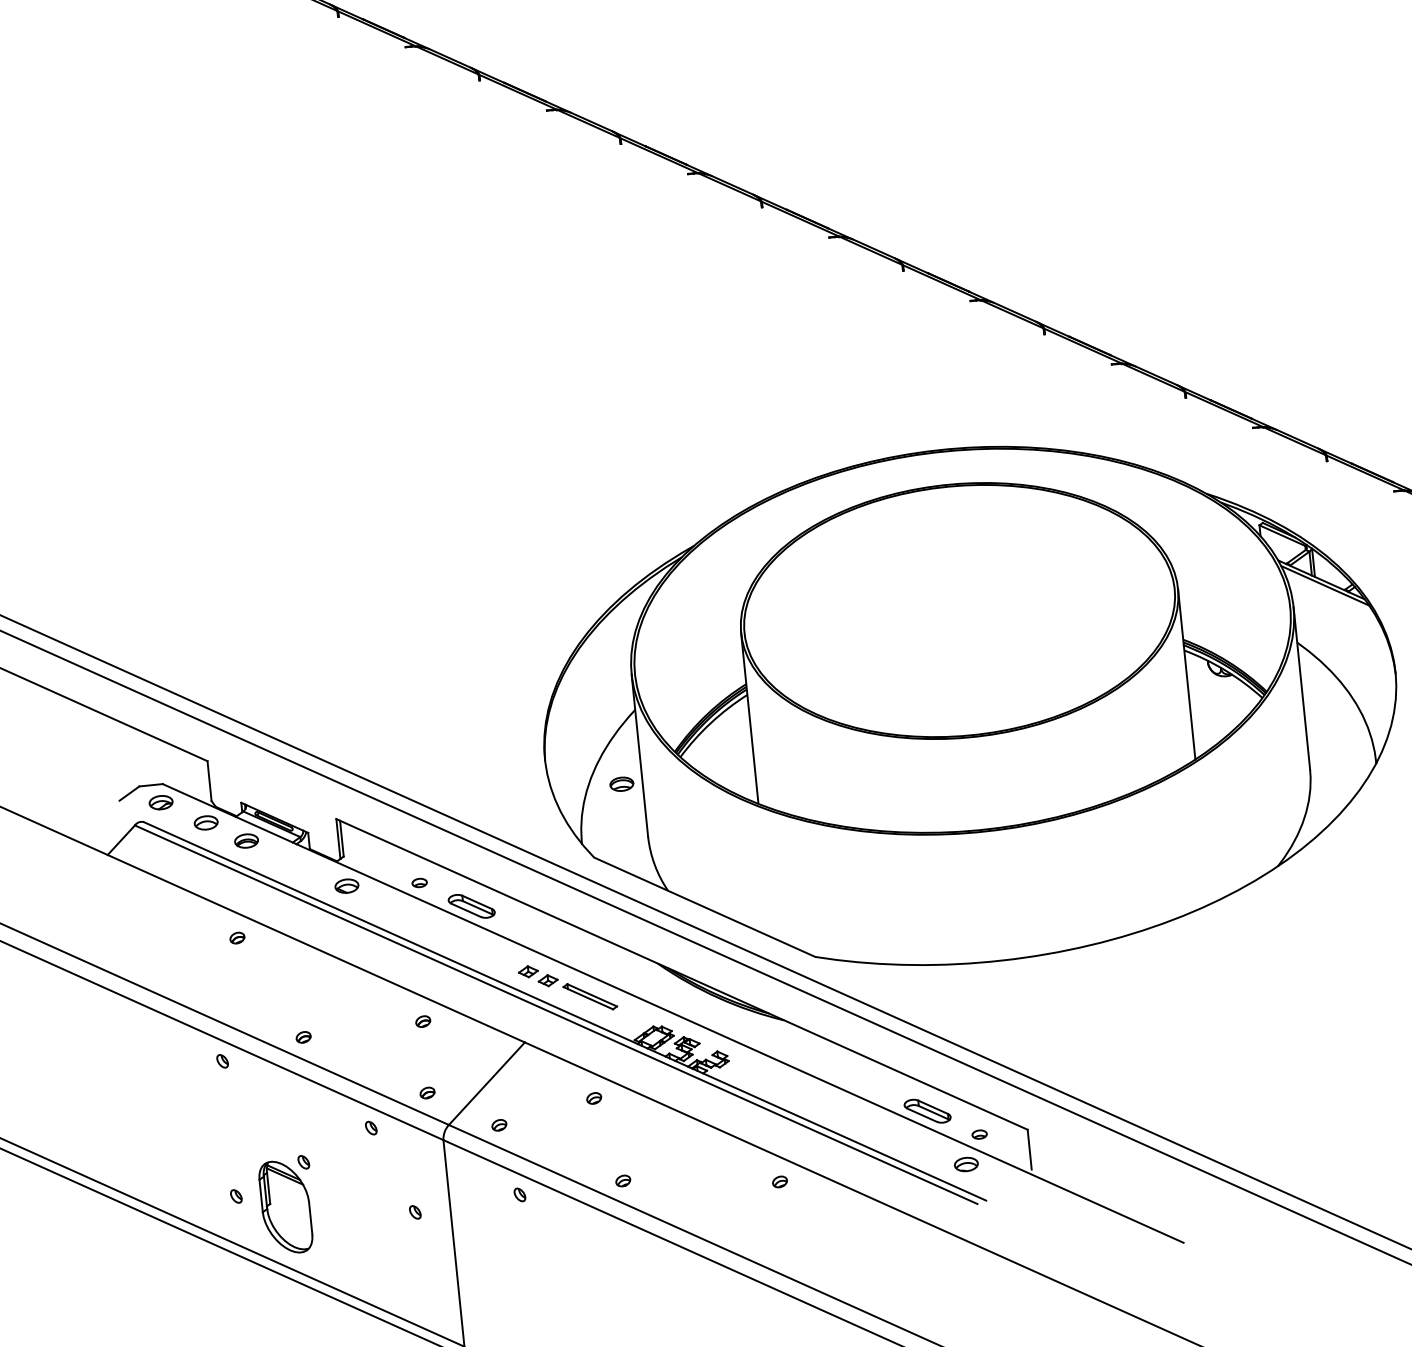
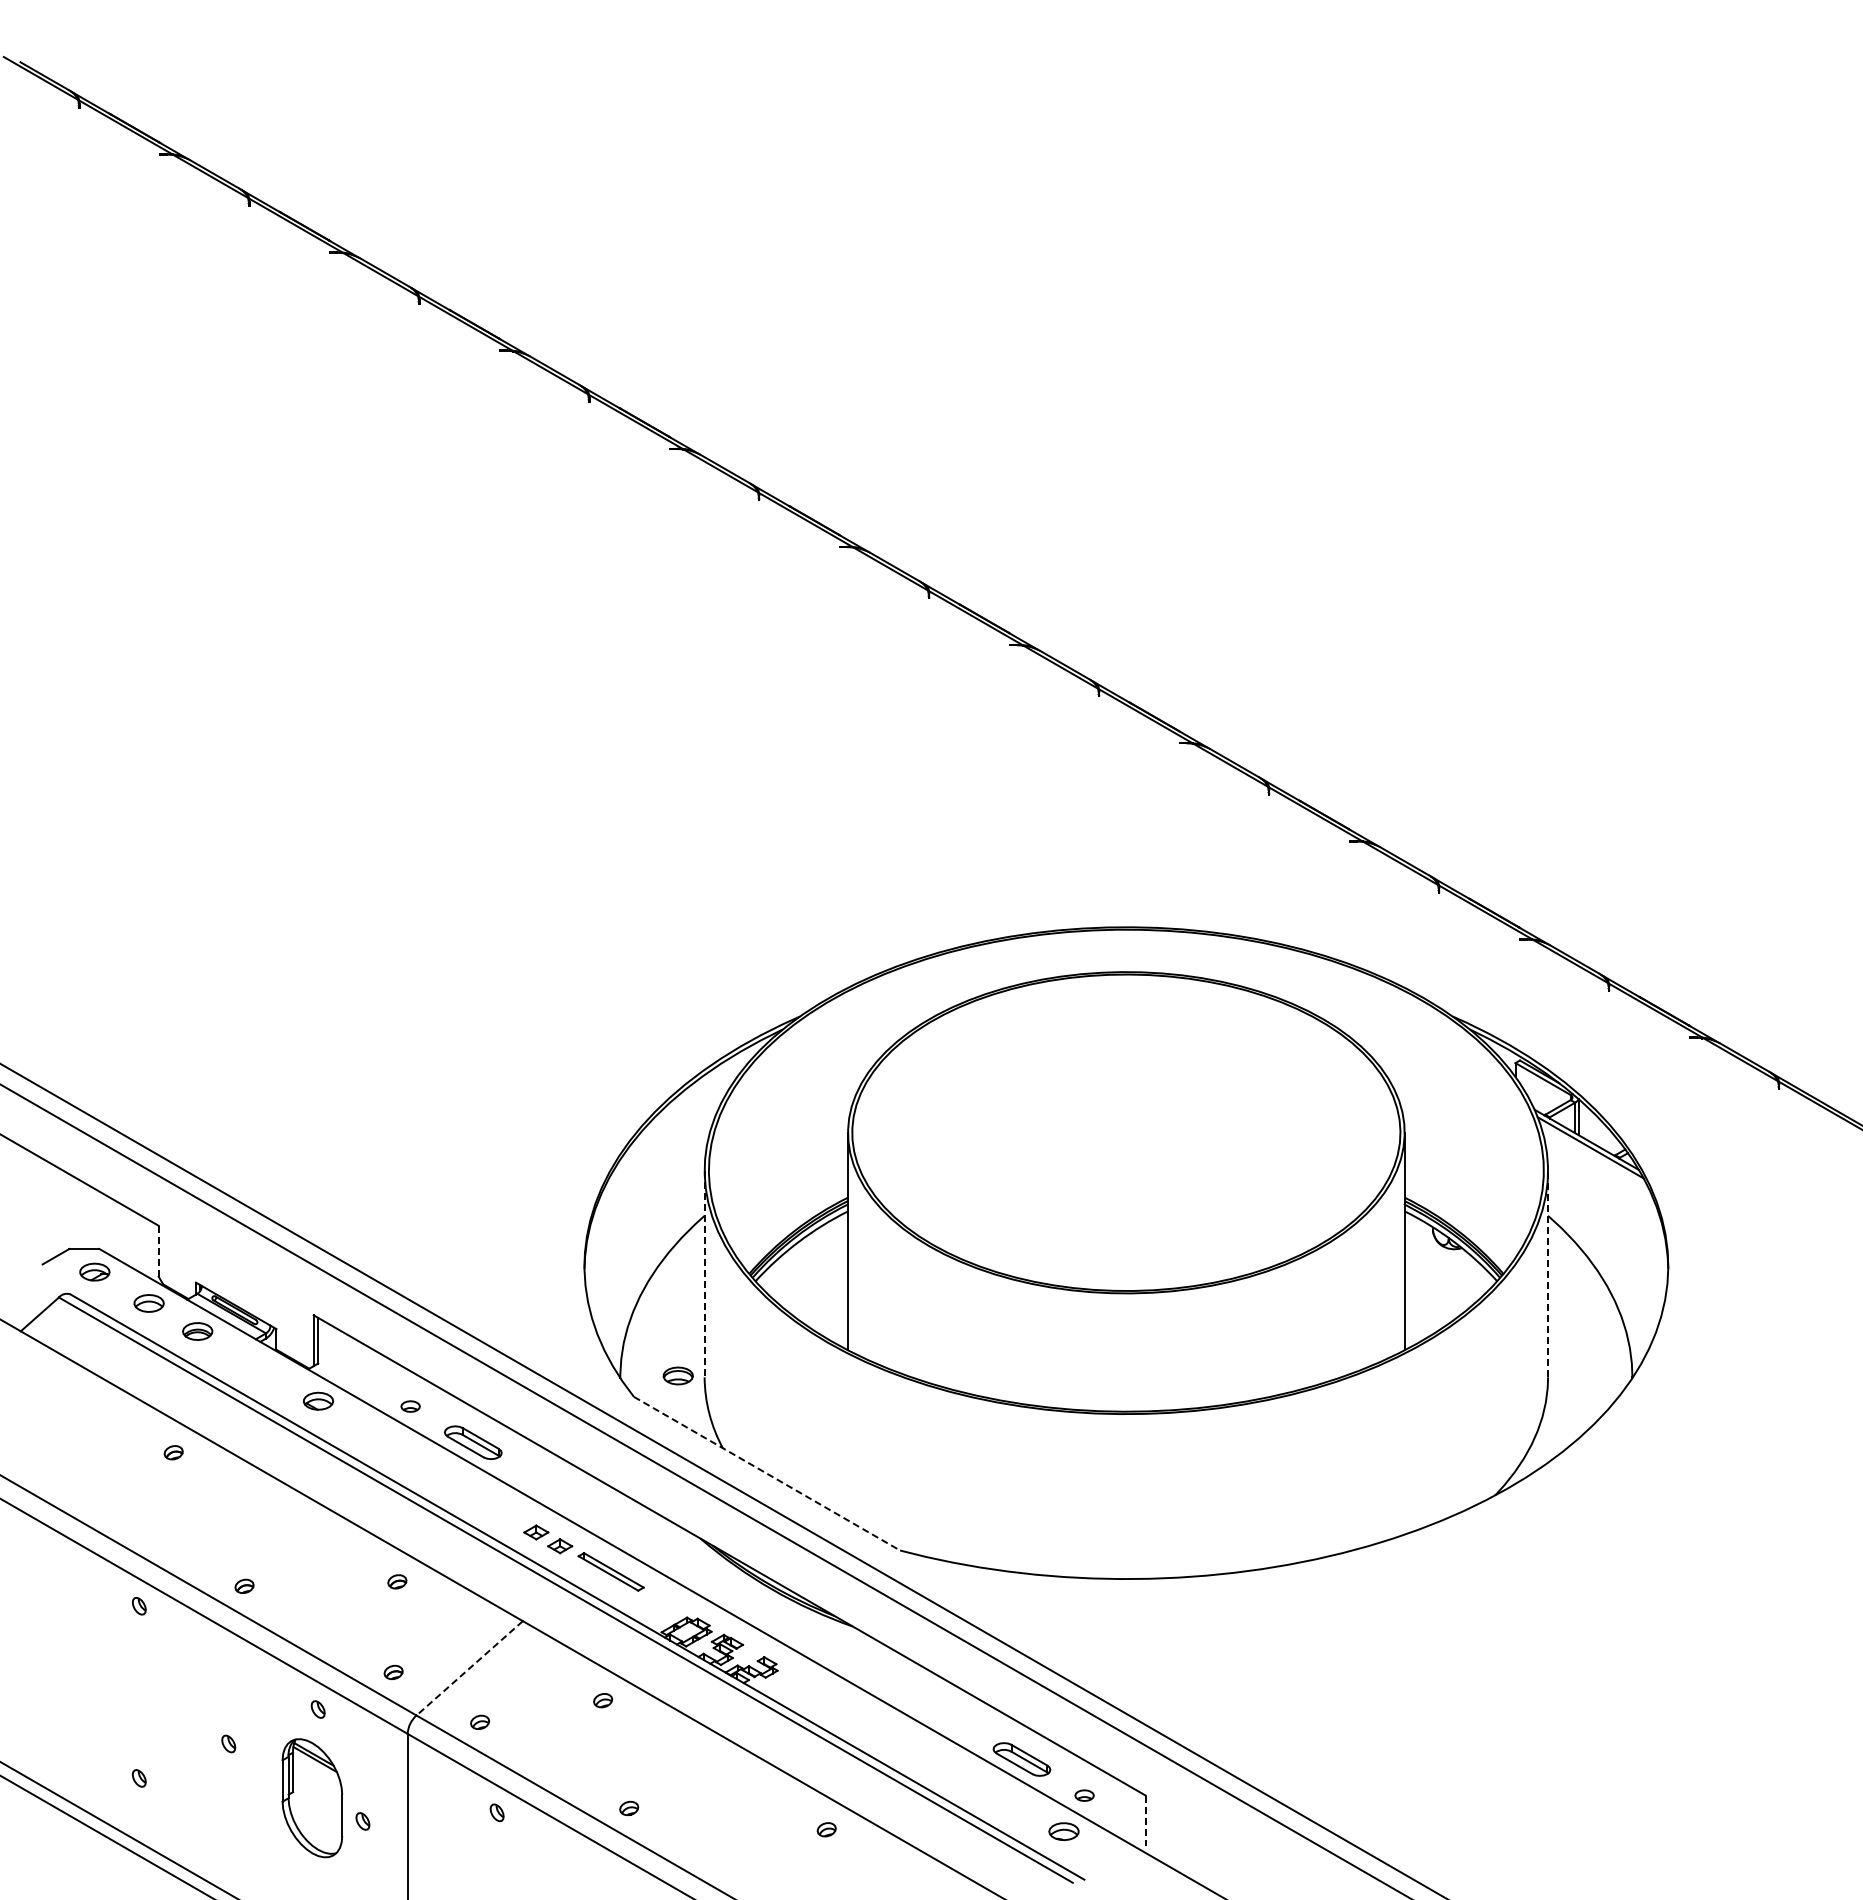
line: (1302, 687) -> (1548, 1273), solid -> dashed
line: (639, 755) -> (704, 1274), solid -> dashed
line: (209, 780) -> (158, 1250), solid -> dashed
part: (621, 783) -> (677, 1375), moved
line: (705, 907) -> (767, 1473), solid -> dashed
line: (486, 1083) -> (469, 1668), solid -> dashed
line: (1029, 1150) -> (1145, 1821), solid -> dashed
part: (286, 1207) -> (312, 1798), moved

